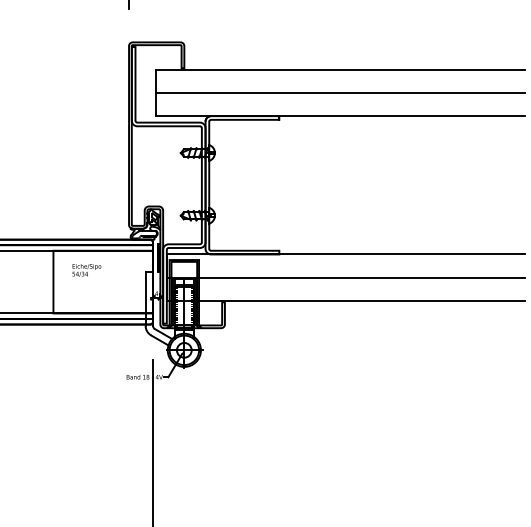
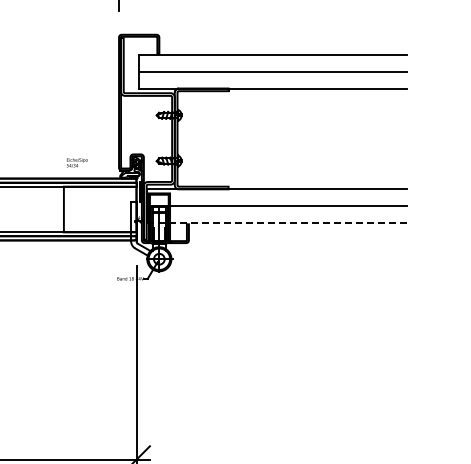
text: (87, 269) -> (77, 162), moved
line: (346, 299) -> (277, 222), solid -> dashed

